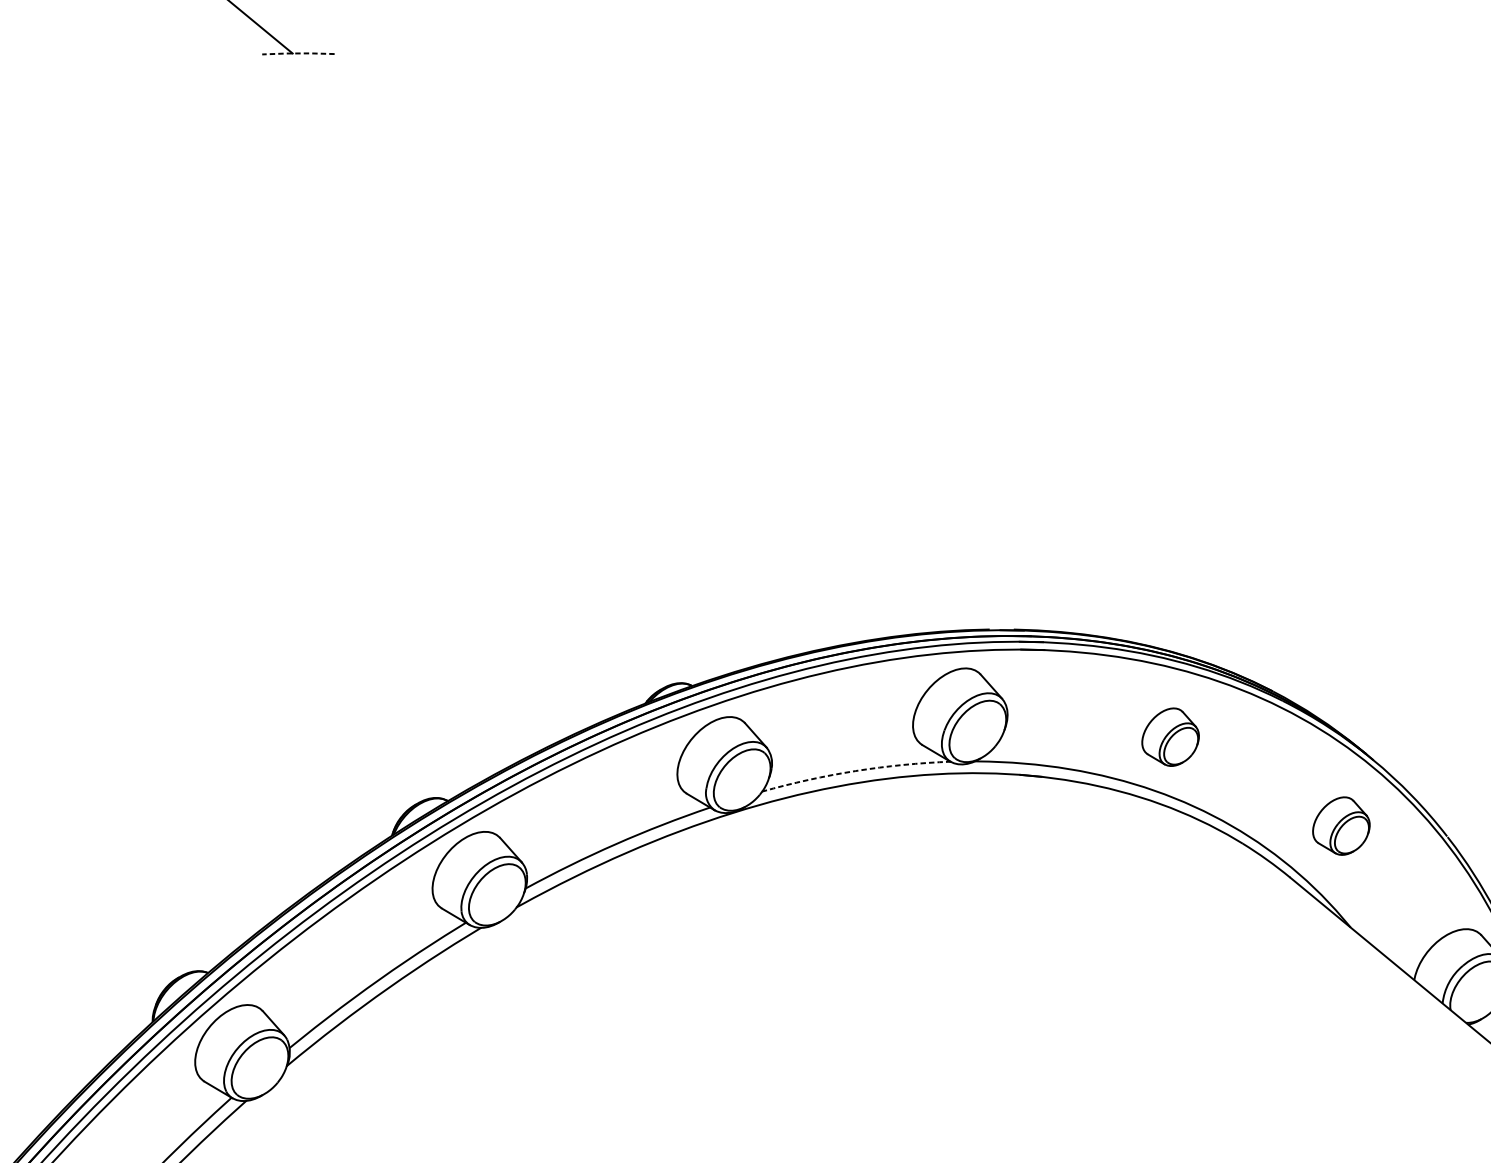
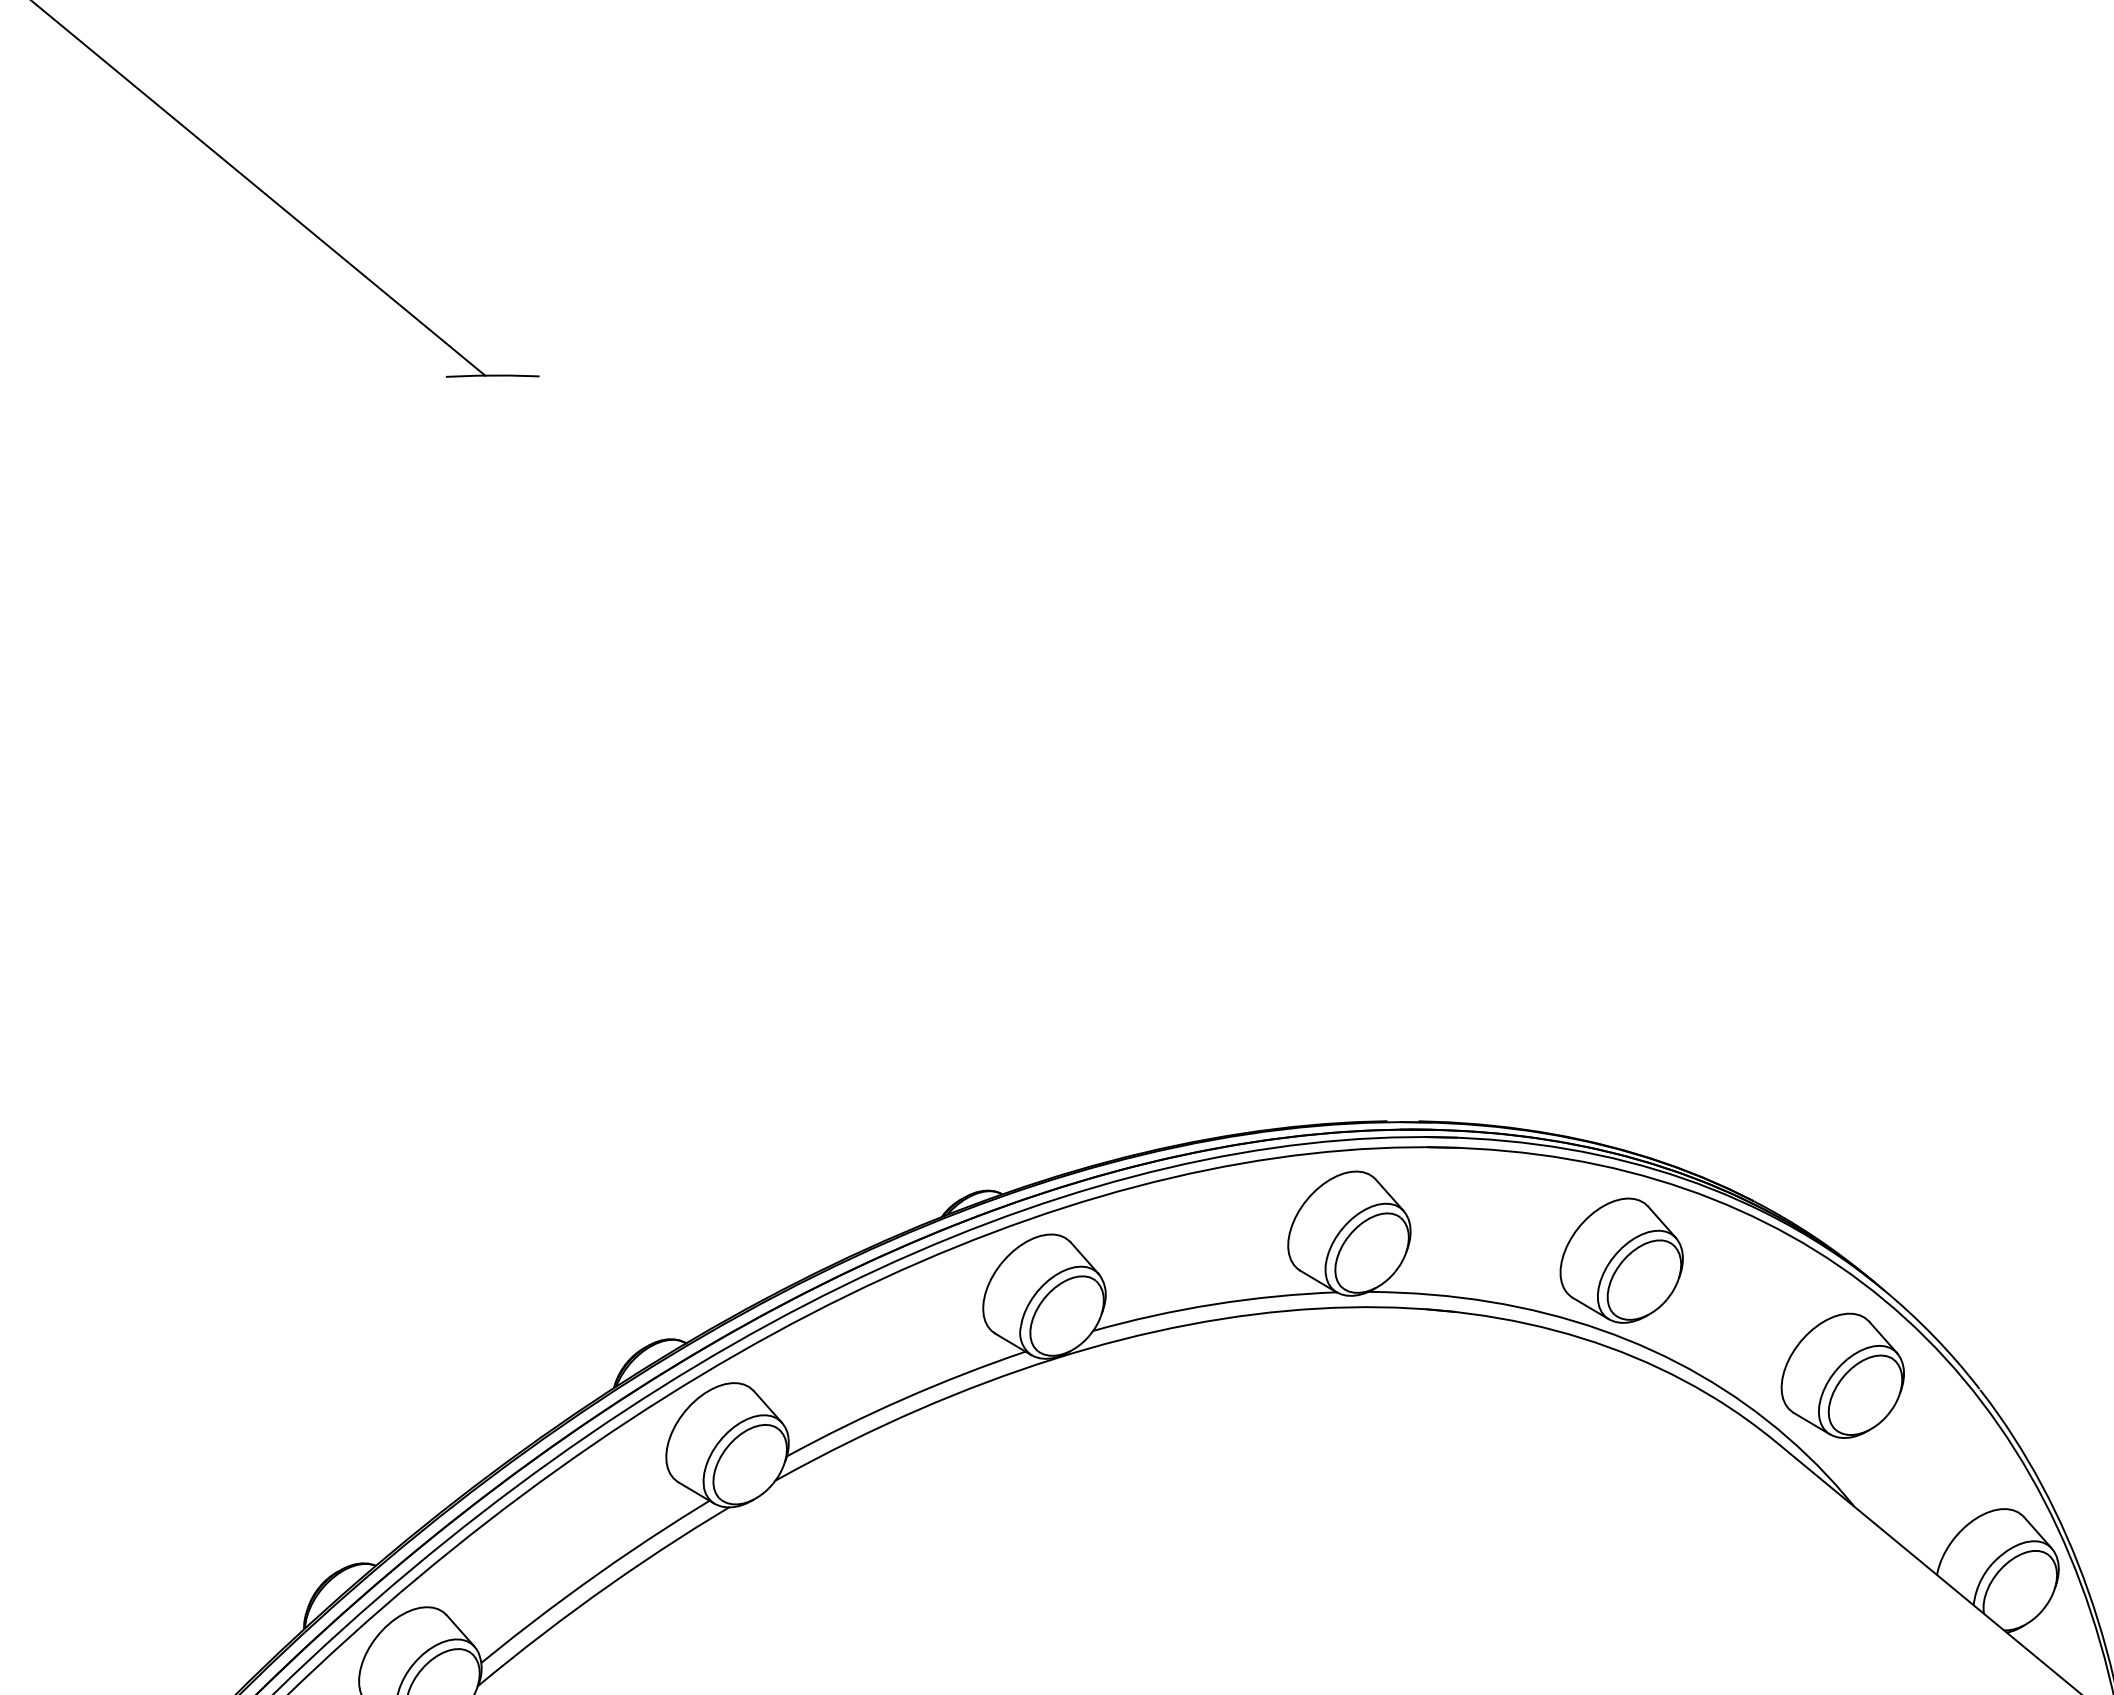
line: (298, 53) -> (492, 375), dashed -> solid
part: (1170, 737) -> (1621, 1260), size x1.67
arc: (856, 771) -> (1214, 1304), dashed -> solid
part: (1341, 825) -> (1842, 1375), size x1.67

